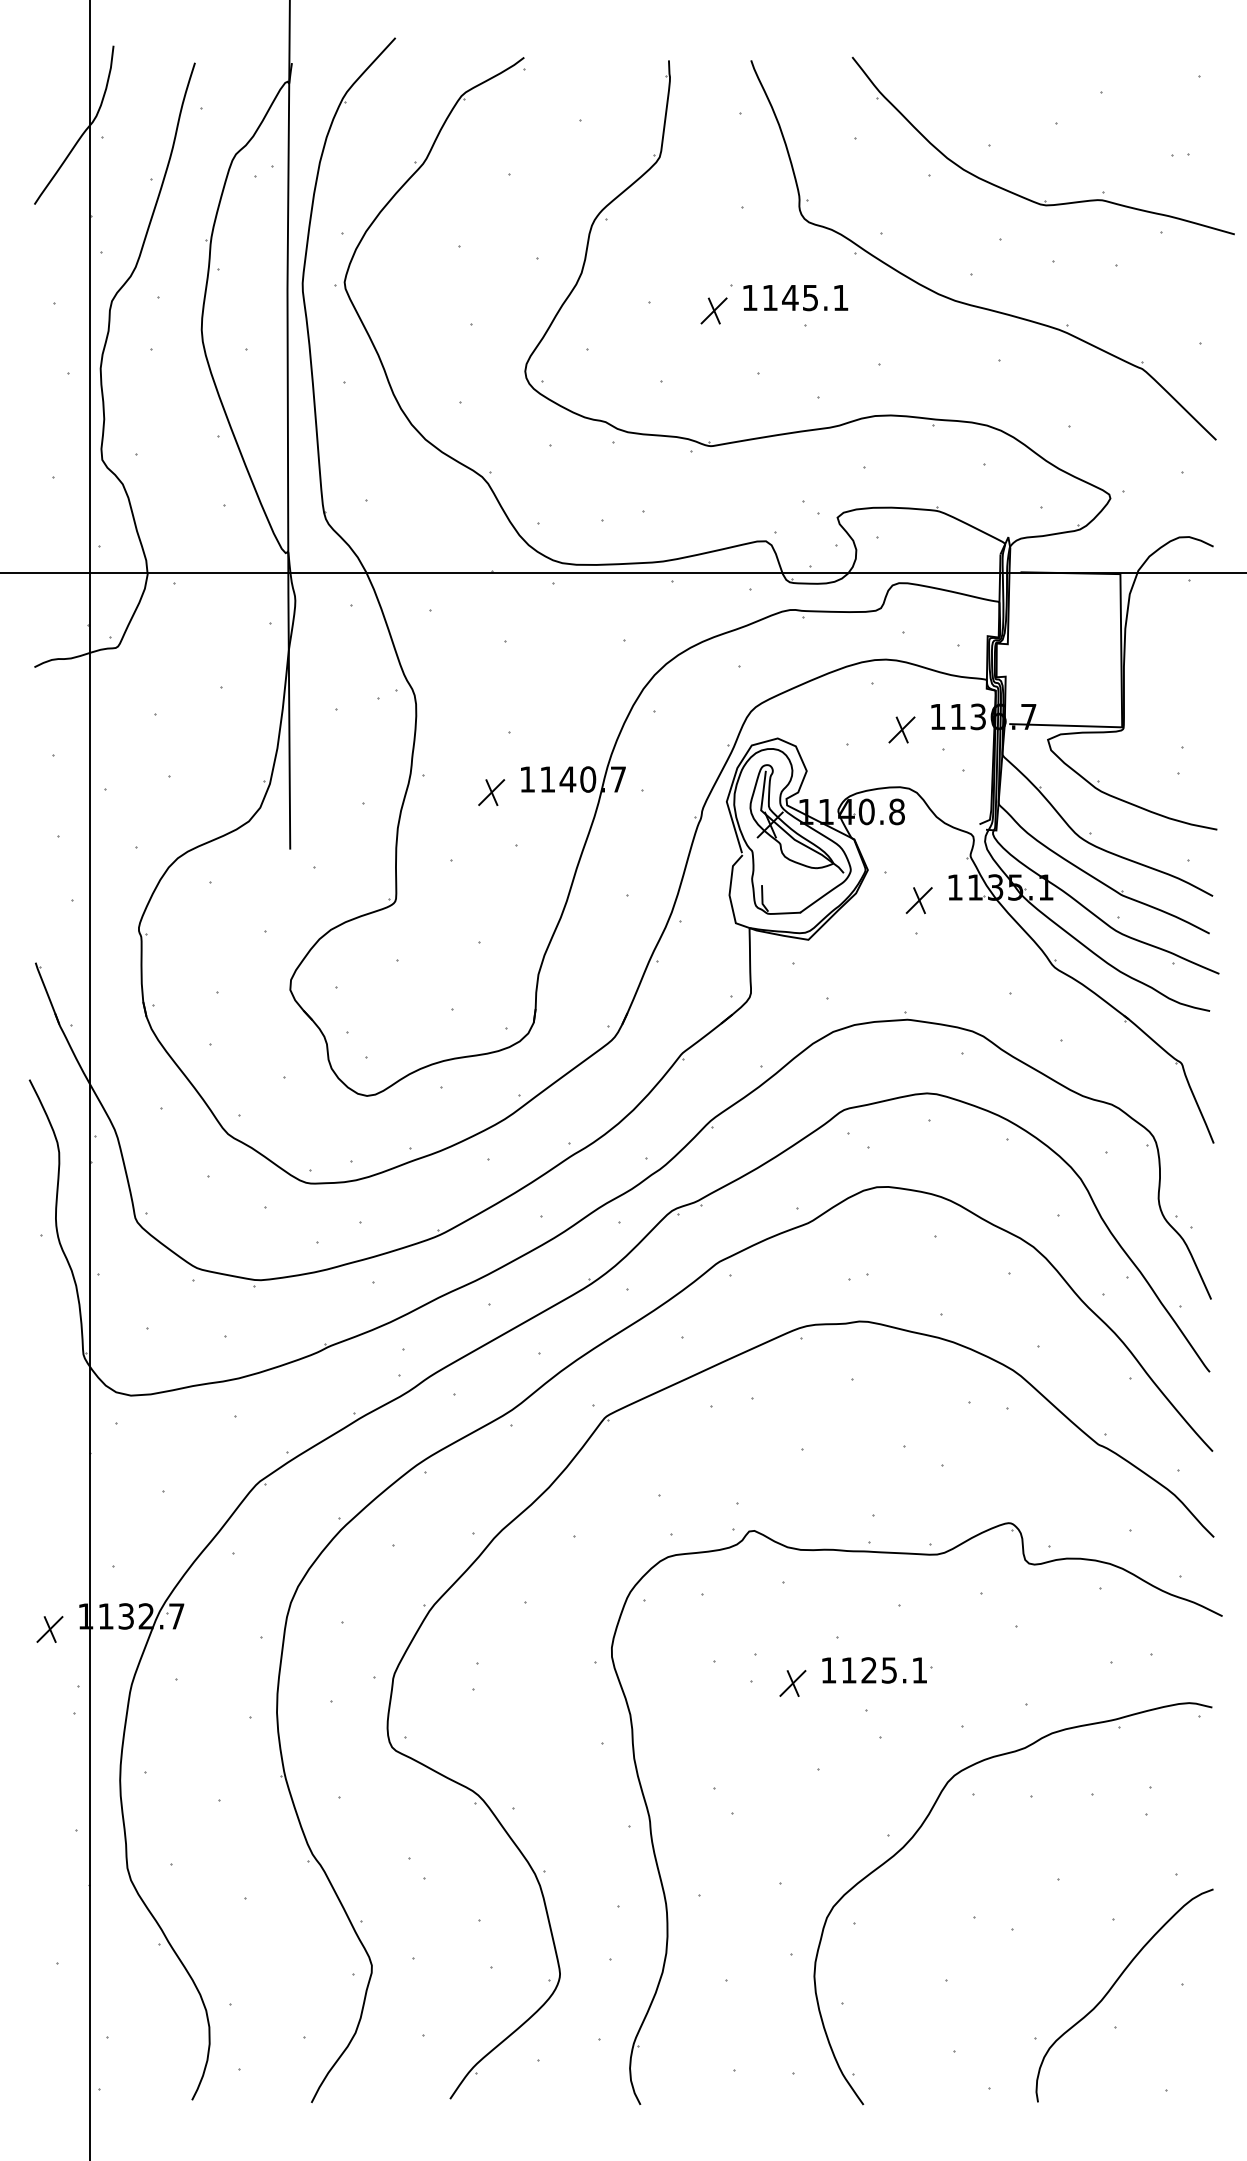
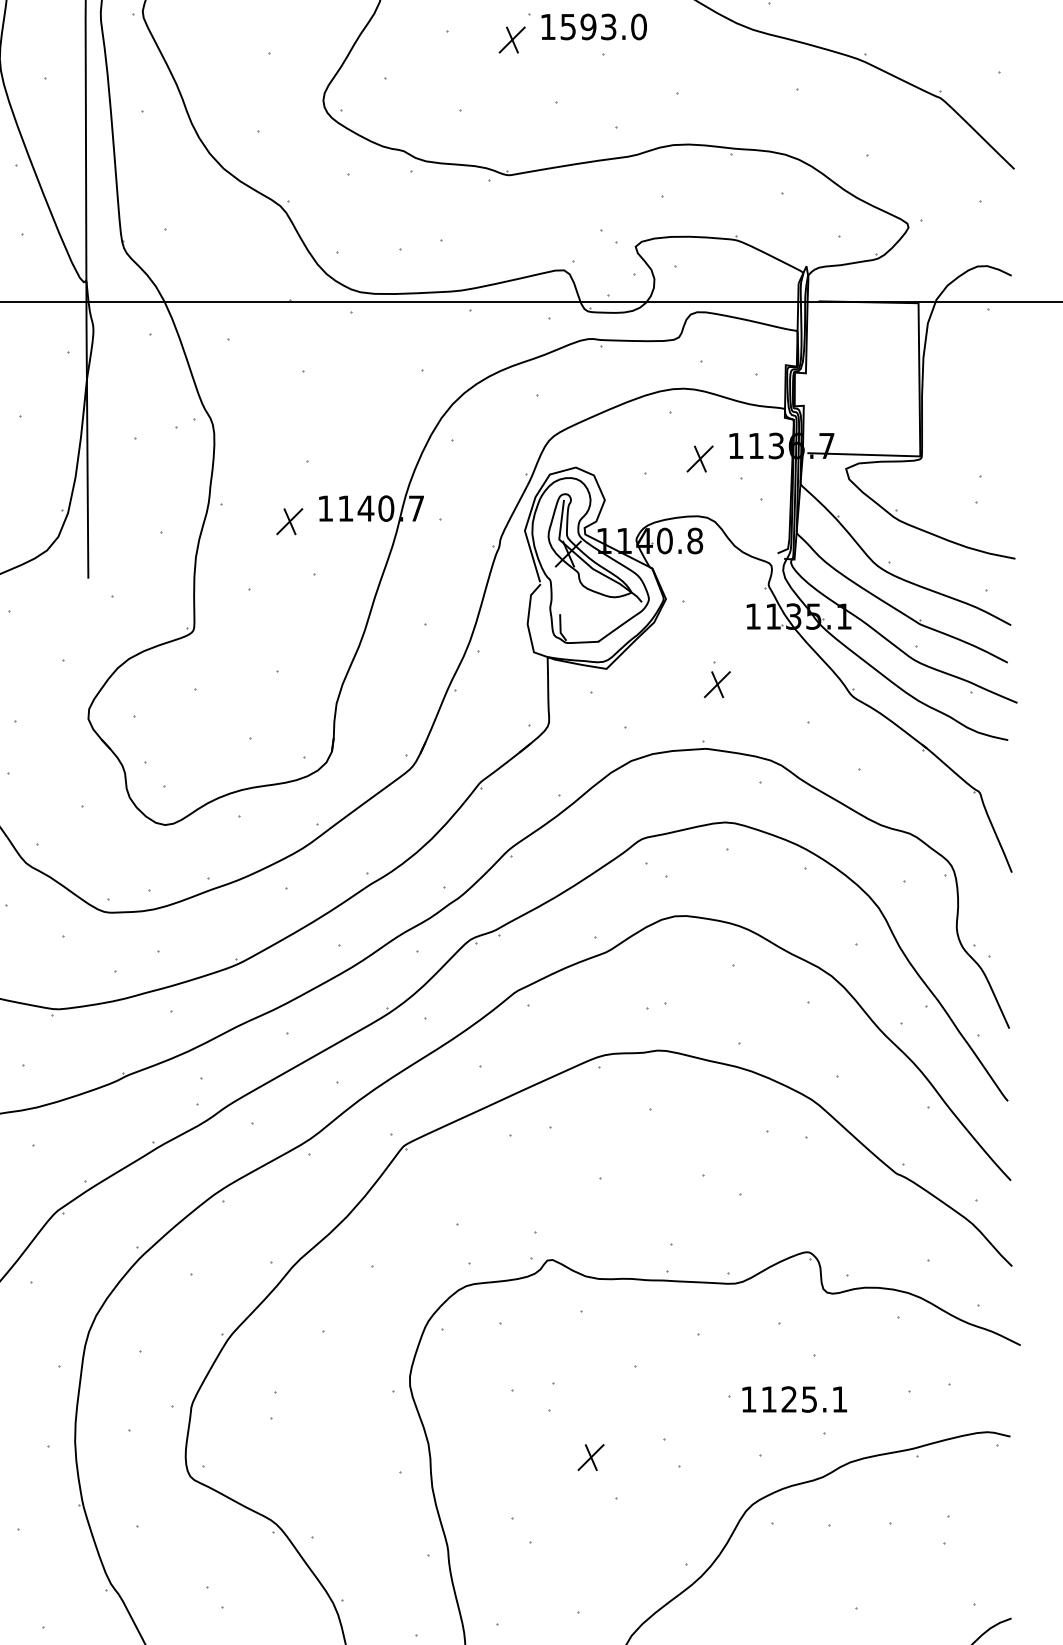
text: (805, 297) -> (603, 26), 1145.1 -> 1593.0
part: (918, 900) -> (716, 684), moved
text: (874, 1670) -> (794, 1399), moved
part: (792, 1683) -> (590, 1457), moved

